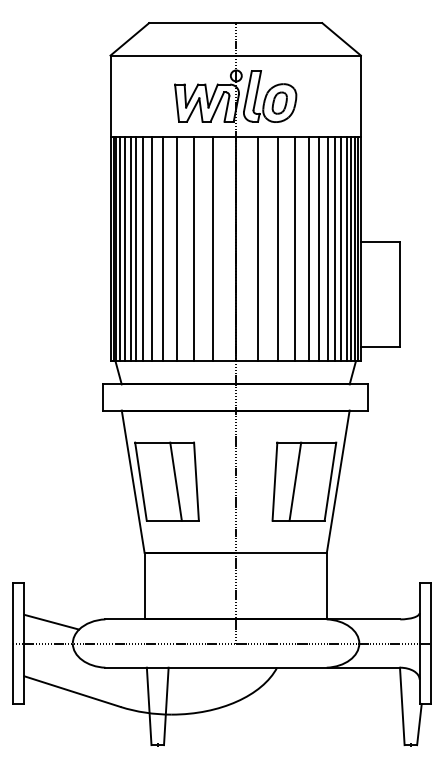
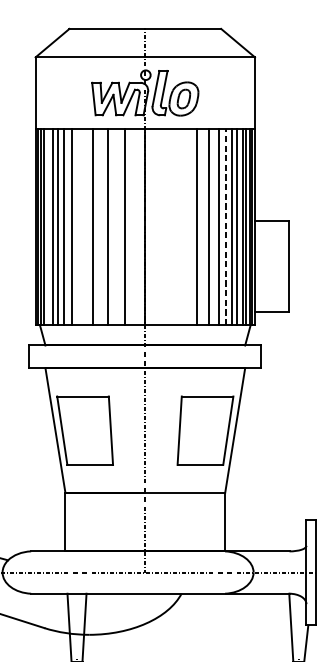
line: (328, 248) -> (226, 226), solid -> dashed
line: (124, 249) -> (47, 227), removed
line: (162, 249) -> (81, 227), removed
line: (258, 249) -> (165, 227), removed
line: (277, 249) -> (181, 227), removed
line: (175, 481) -> (92, 430), removed
line: (295, 481) -> (197, 430), removed

